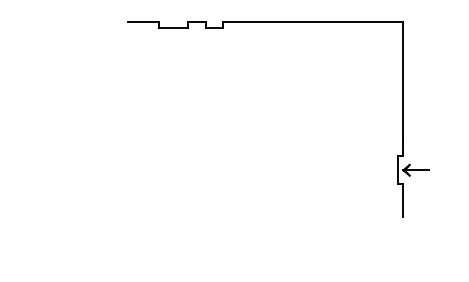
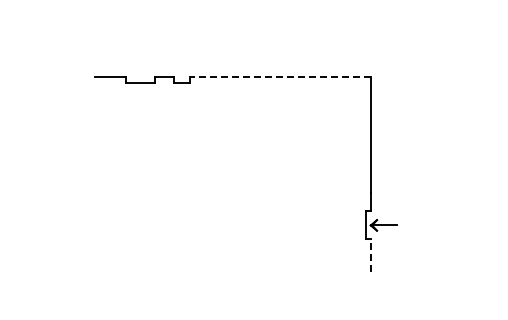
line: (312, 22) -> (279, 77), solid -> dashed
line: (403, 200) -> (370, 255), solid -> dashed

